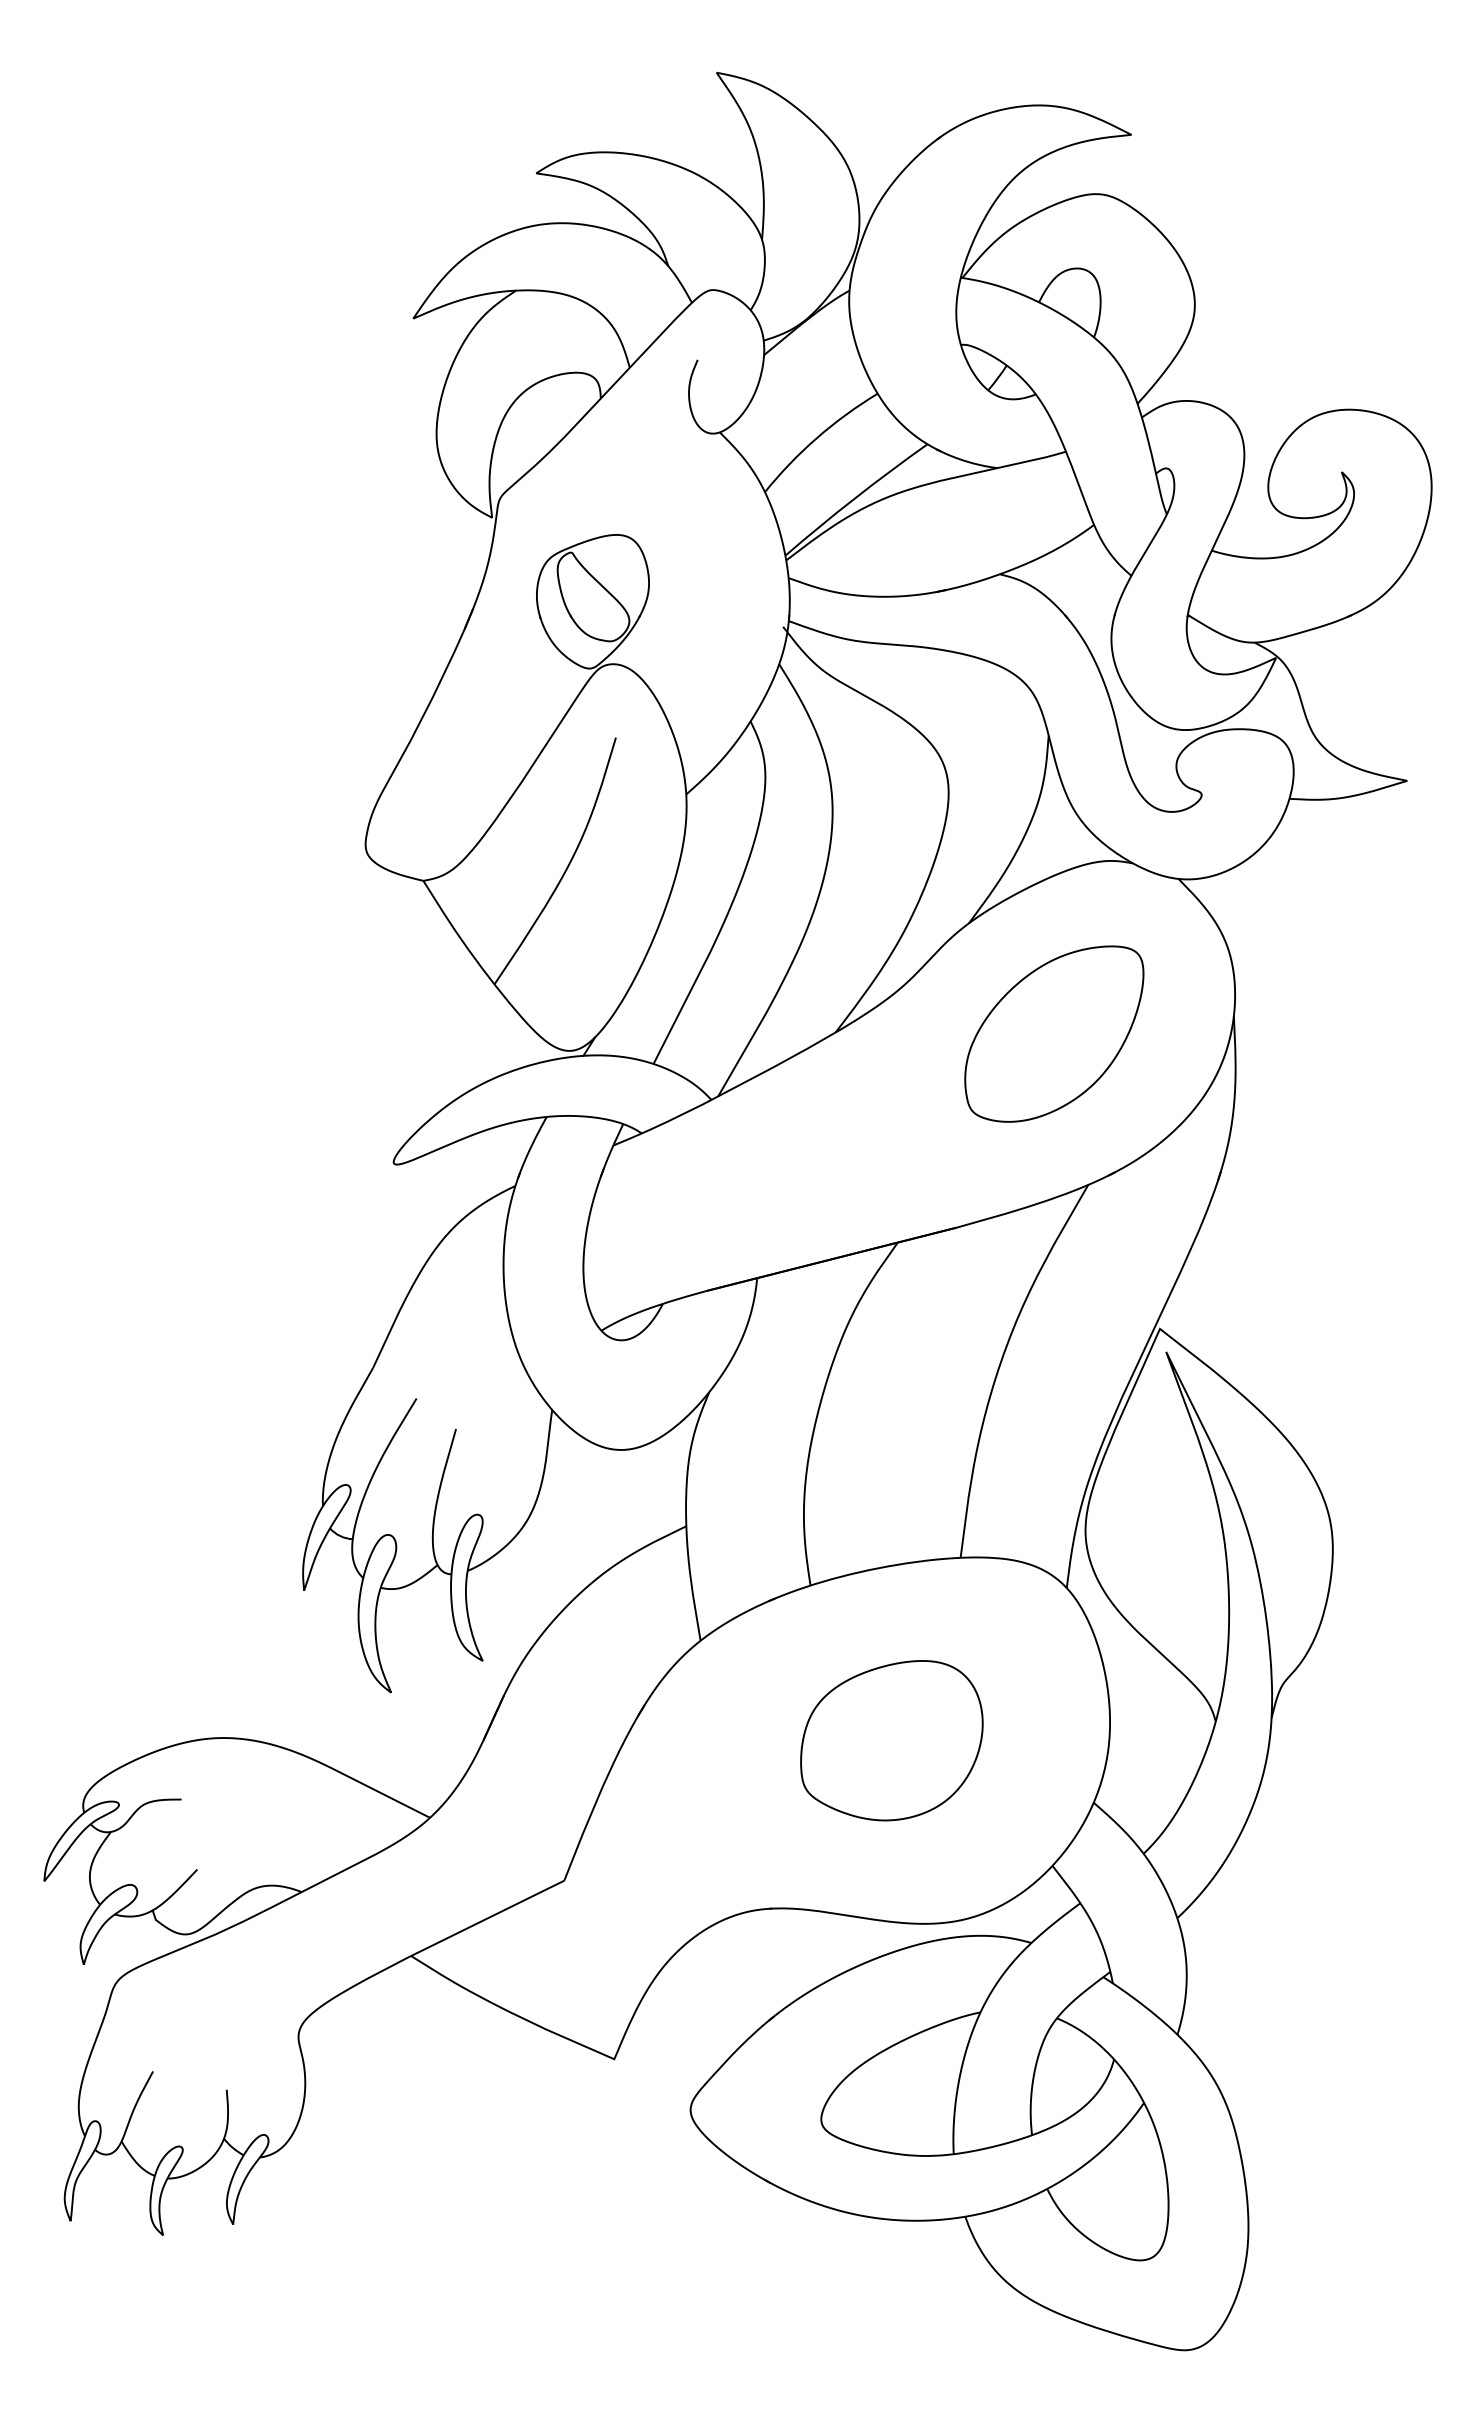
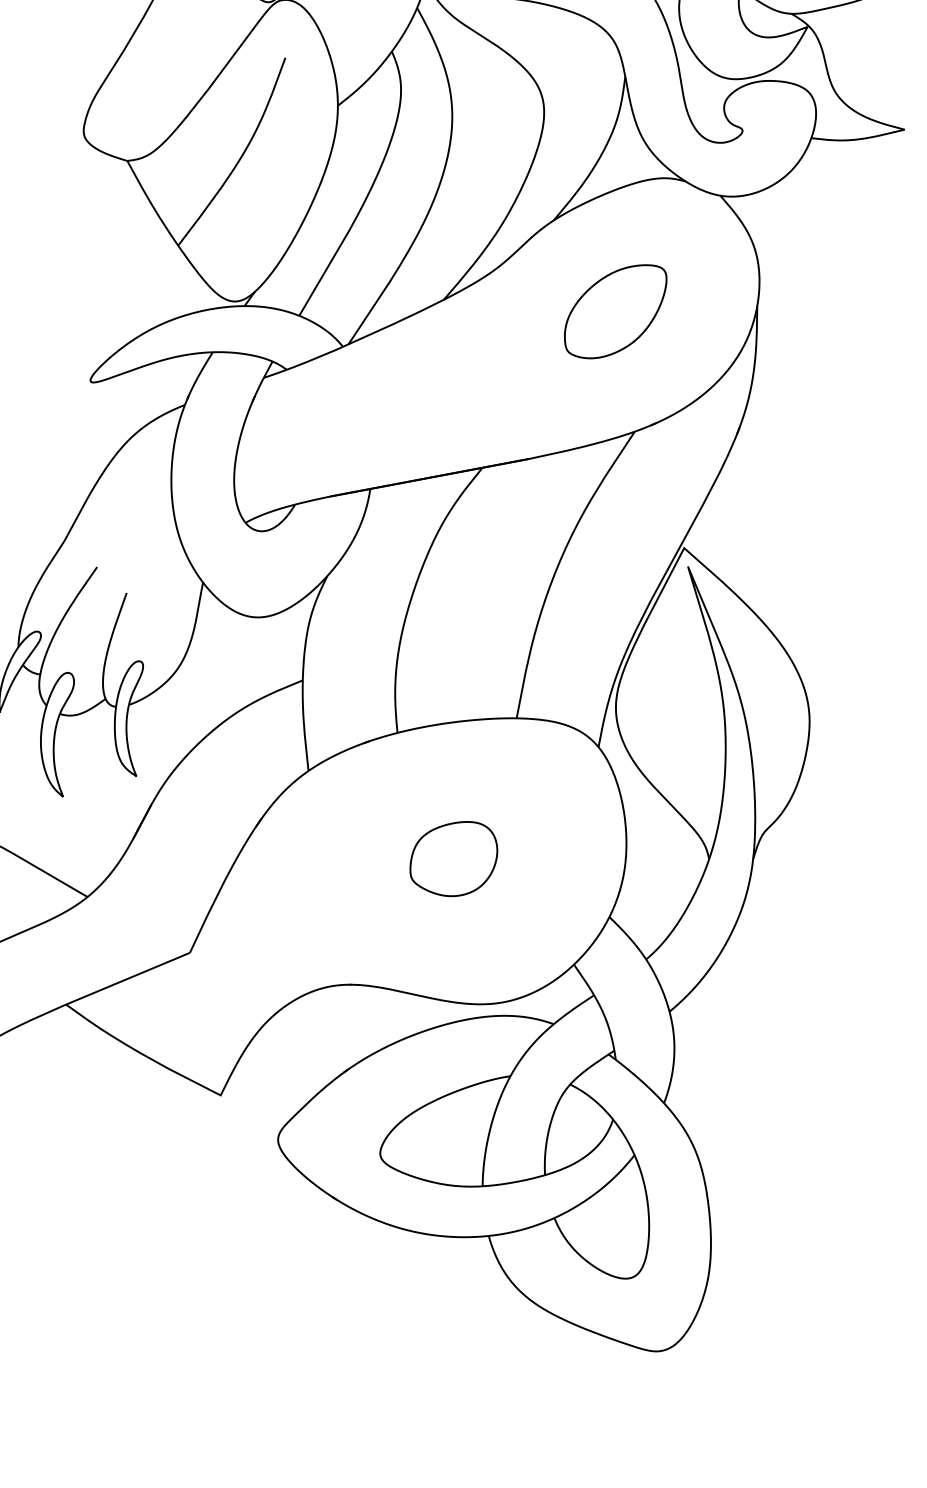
part: (1054, 1033) -> (615, 311), size x0.7
part: (891, 1740) -> (453, 858), size x0.6

